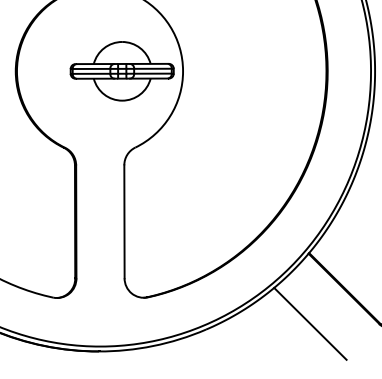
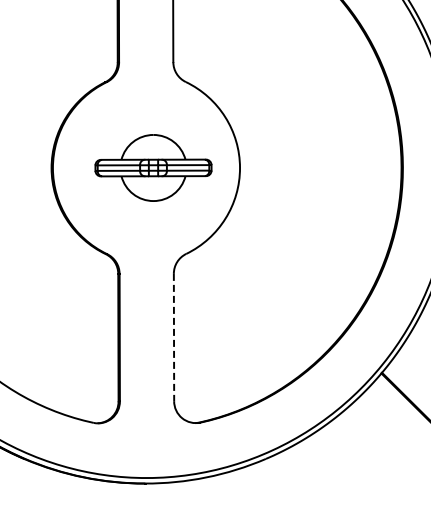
part: (122, 70) -> (153, 167), moved
line: (124, 221) -> (174, 337), solid -> dashed
line: (310, 323) -> (383, 452), removed

